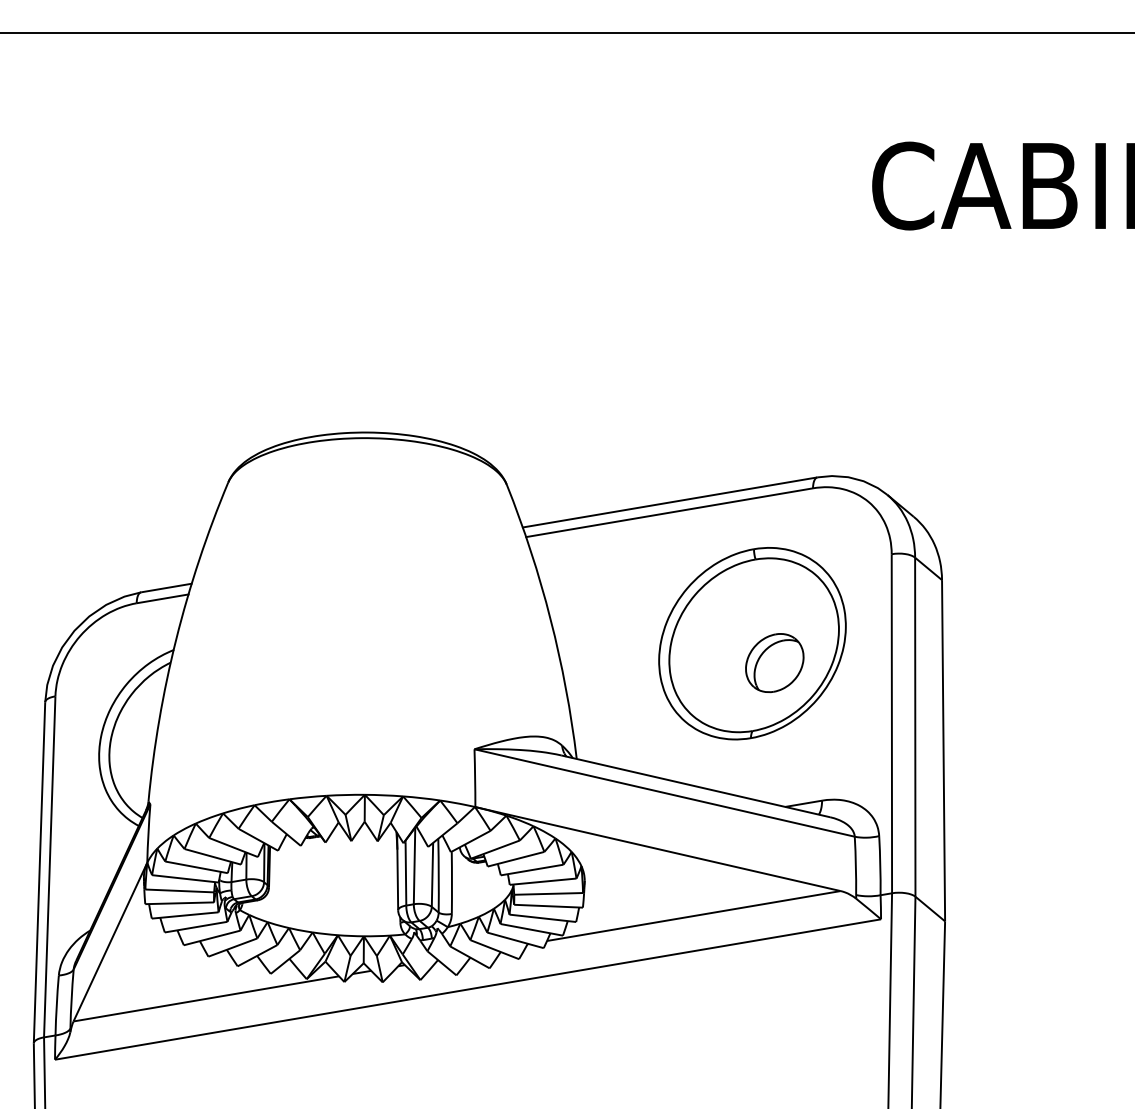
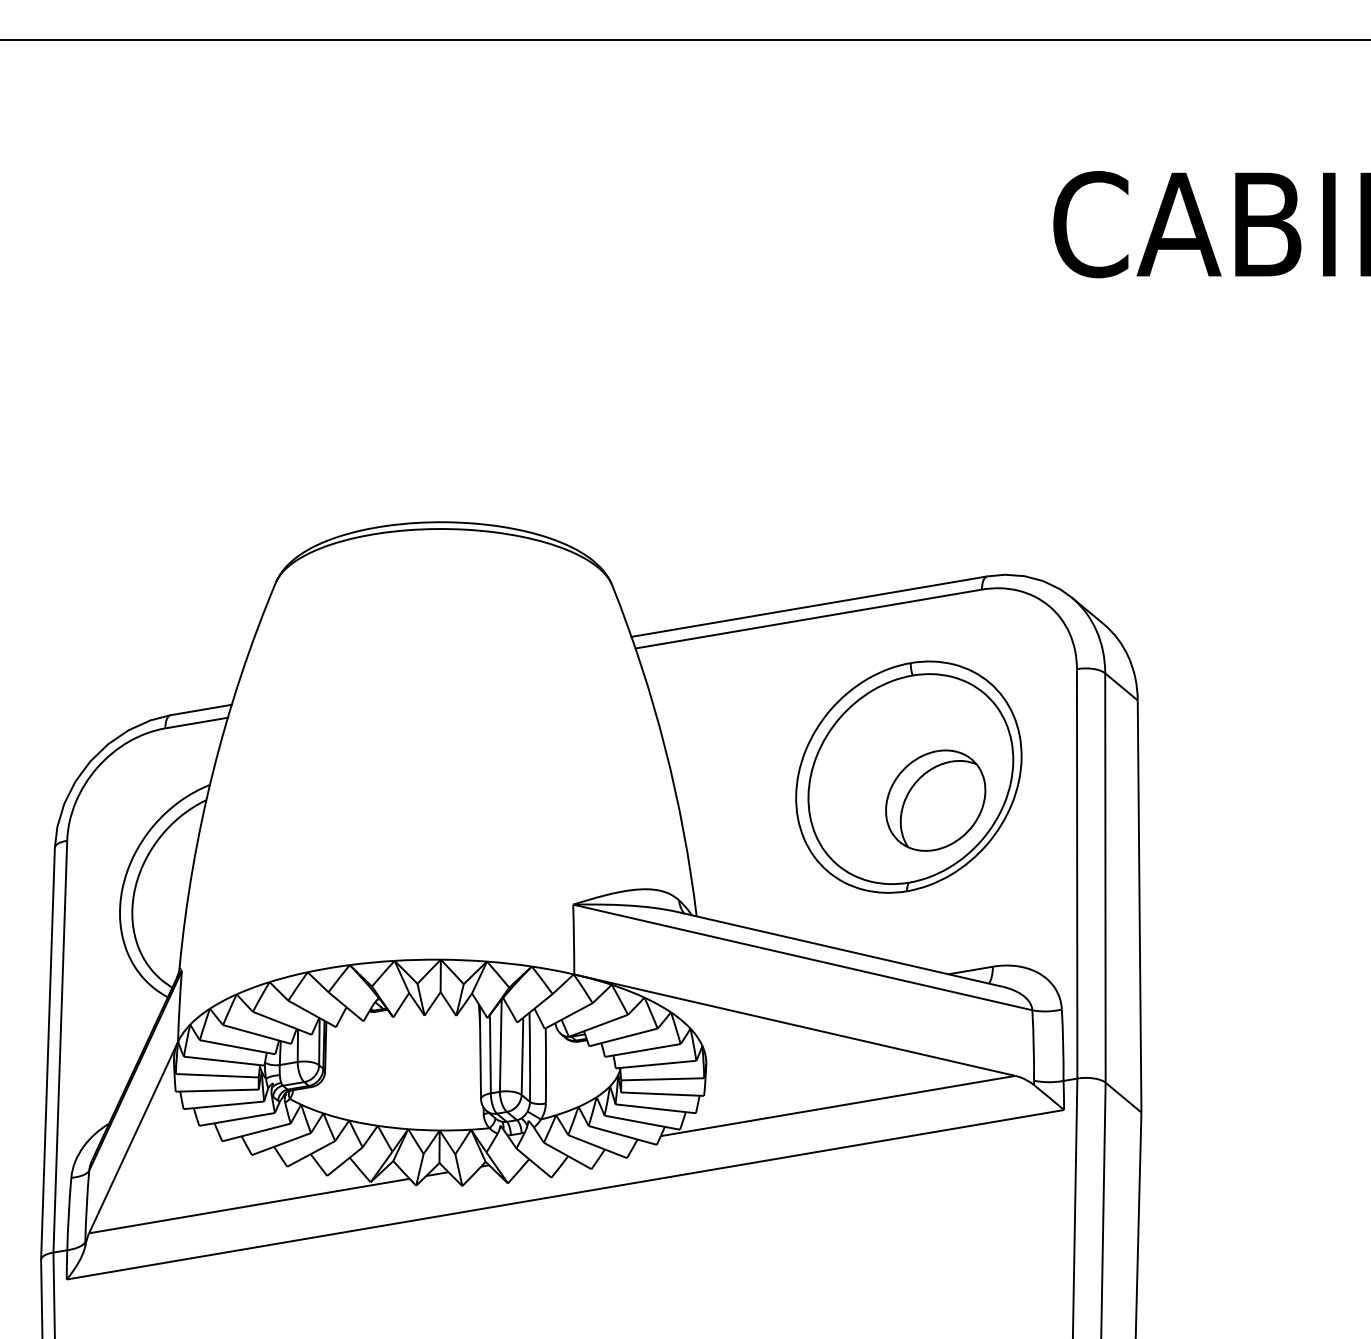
part: (774, 662) -> (935, 800), size x1.43

